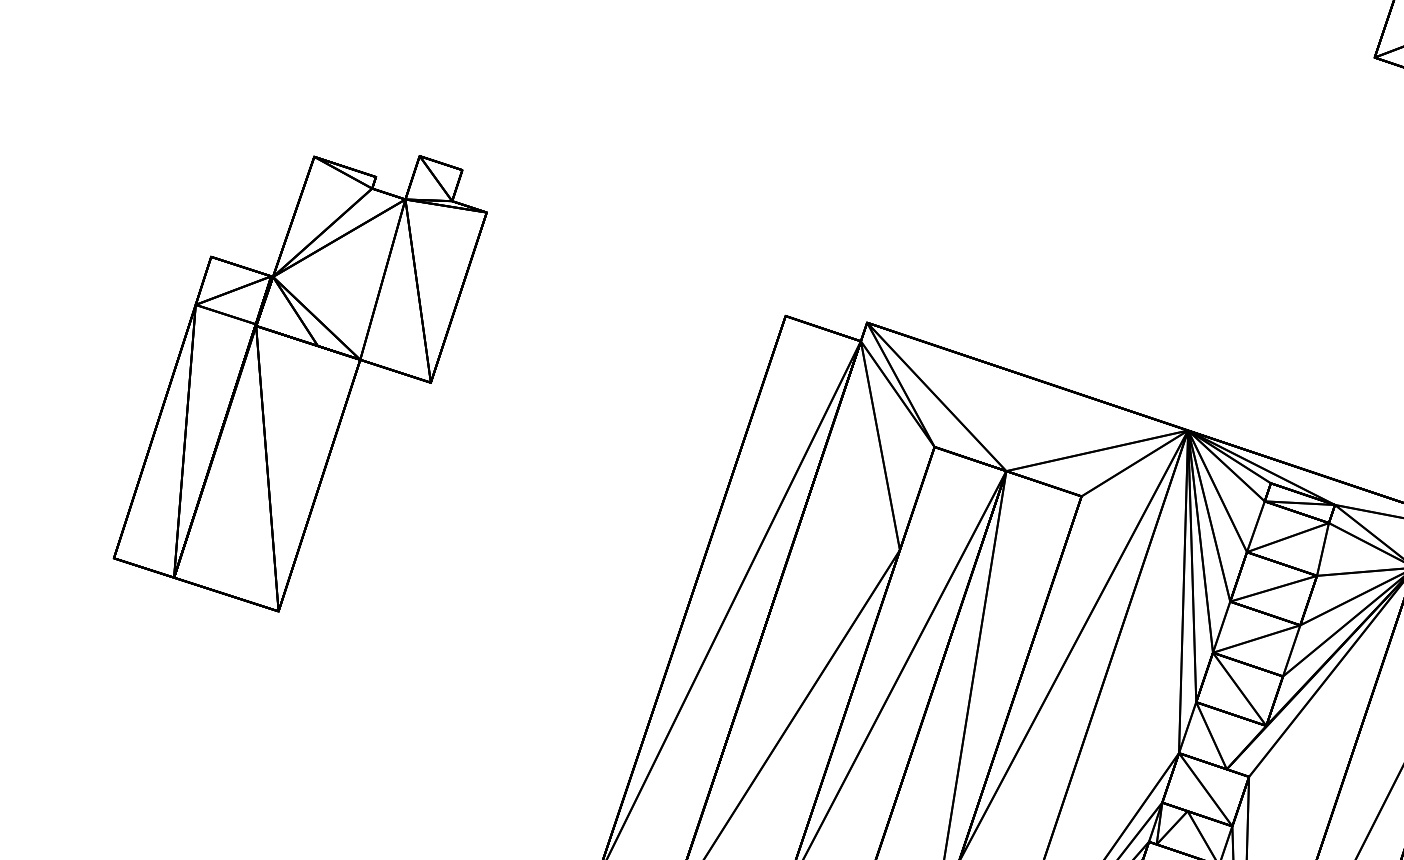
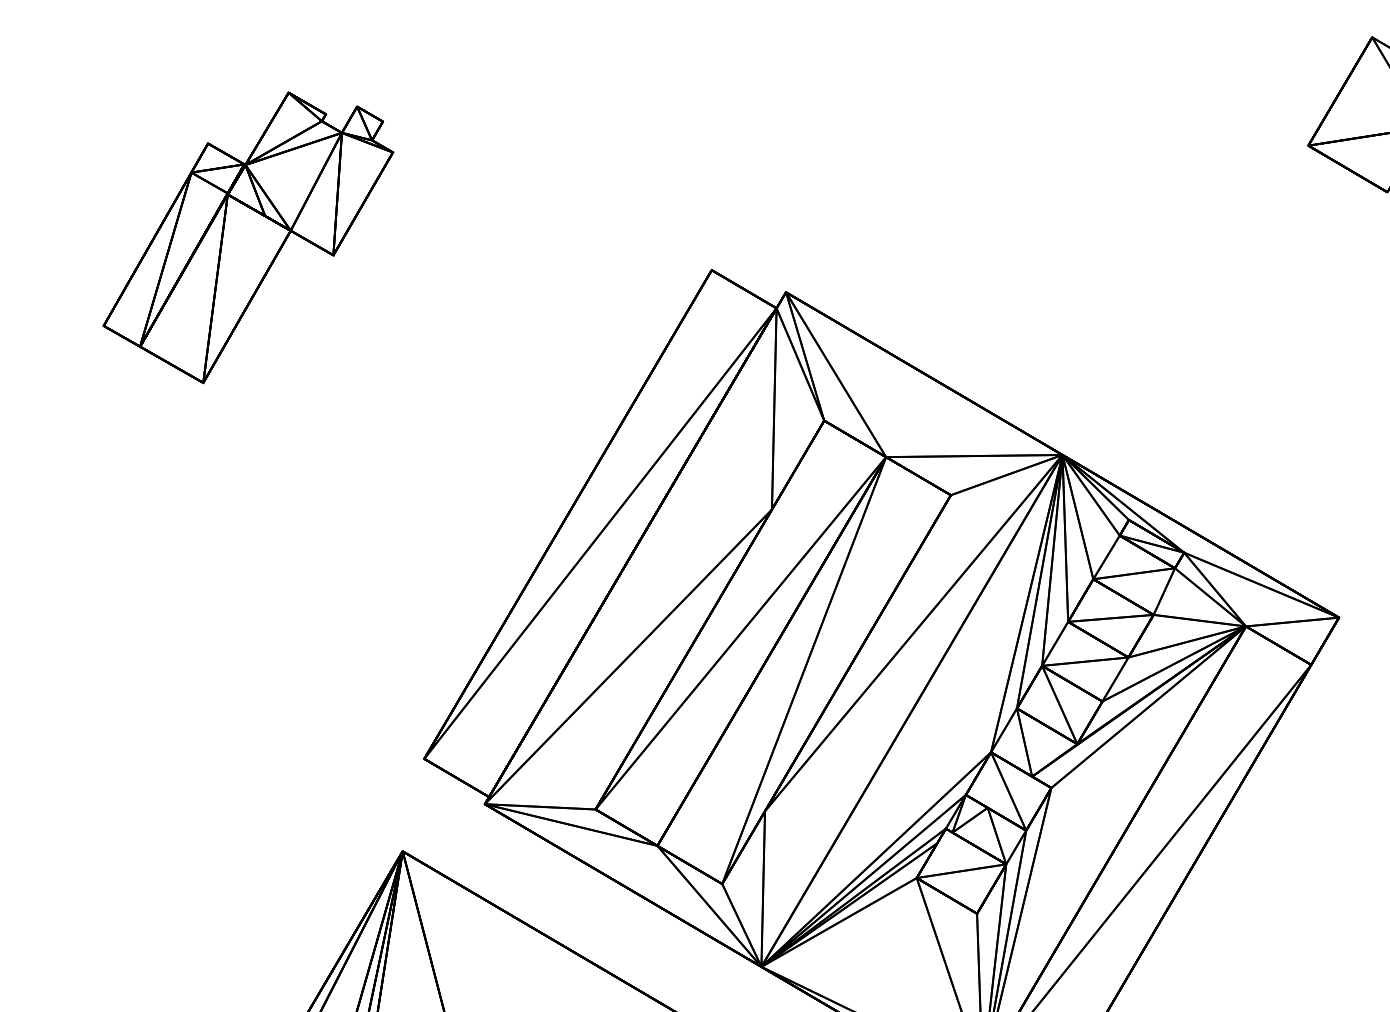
part: (300, 383) -> (248, 237), size x0.7

